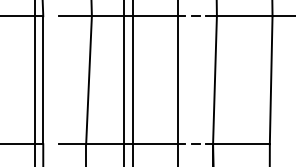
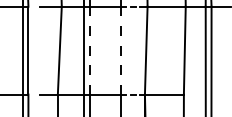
line: (132, 80) -> (89, 50), solid -> dashed
line: (177, 80) -> (120, 50), solid -> dashed

